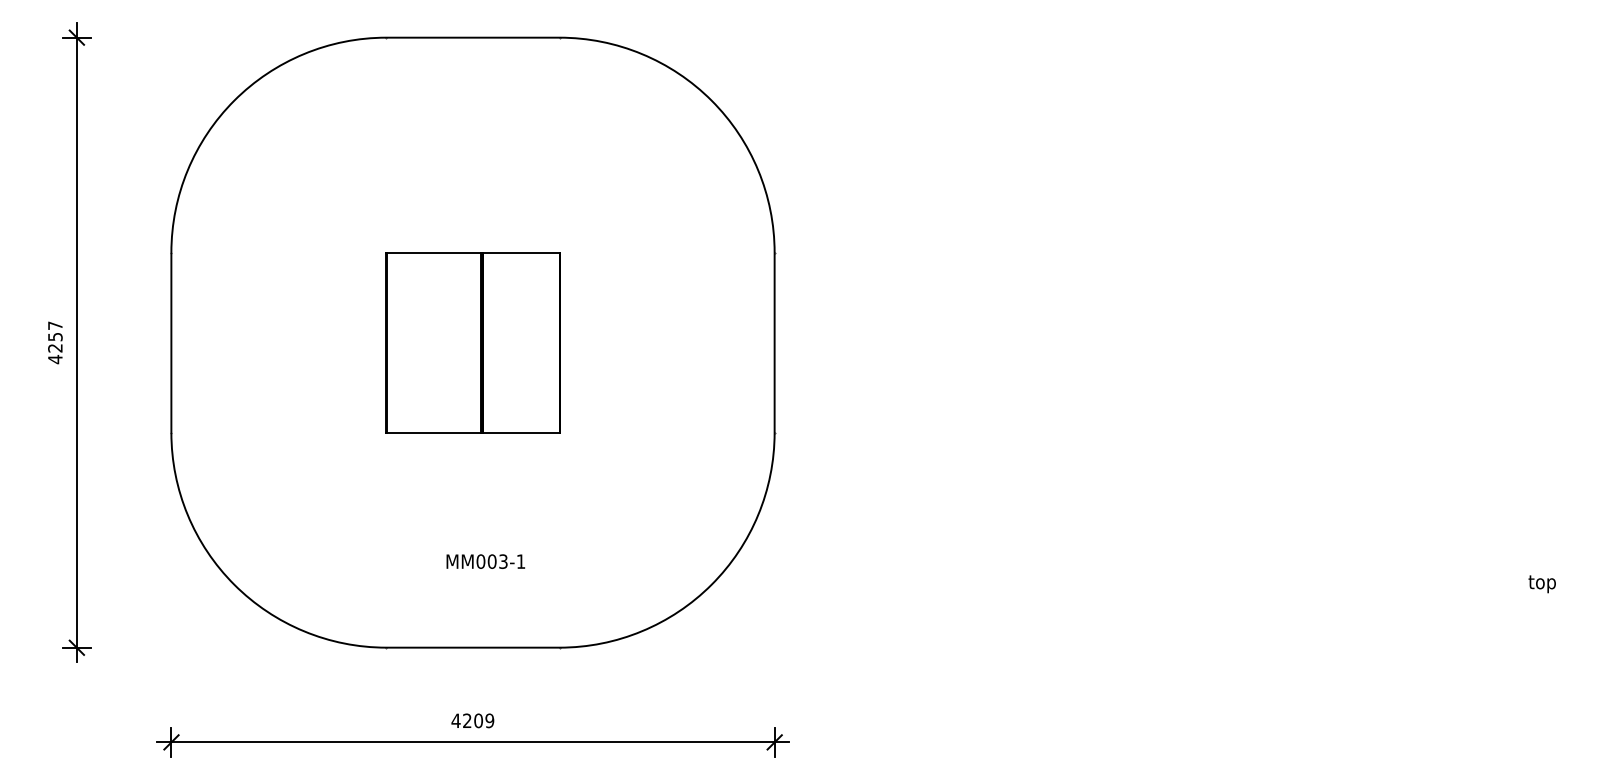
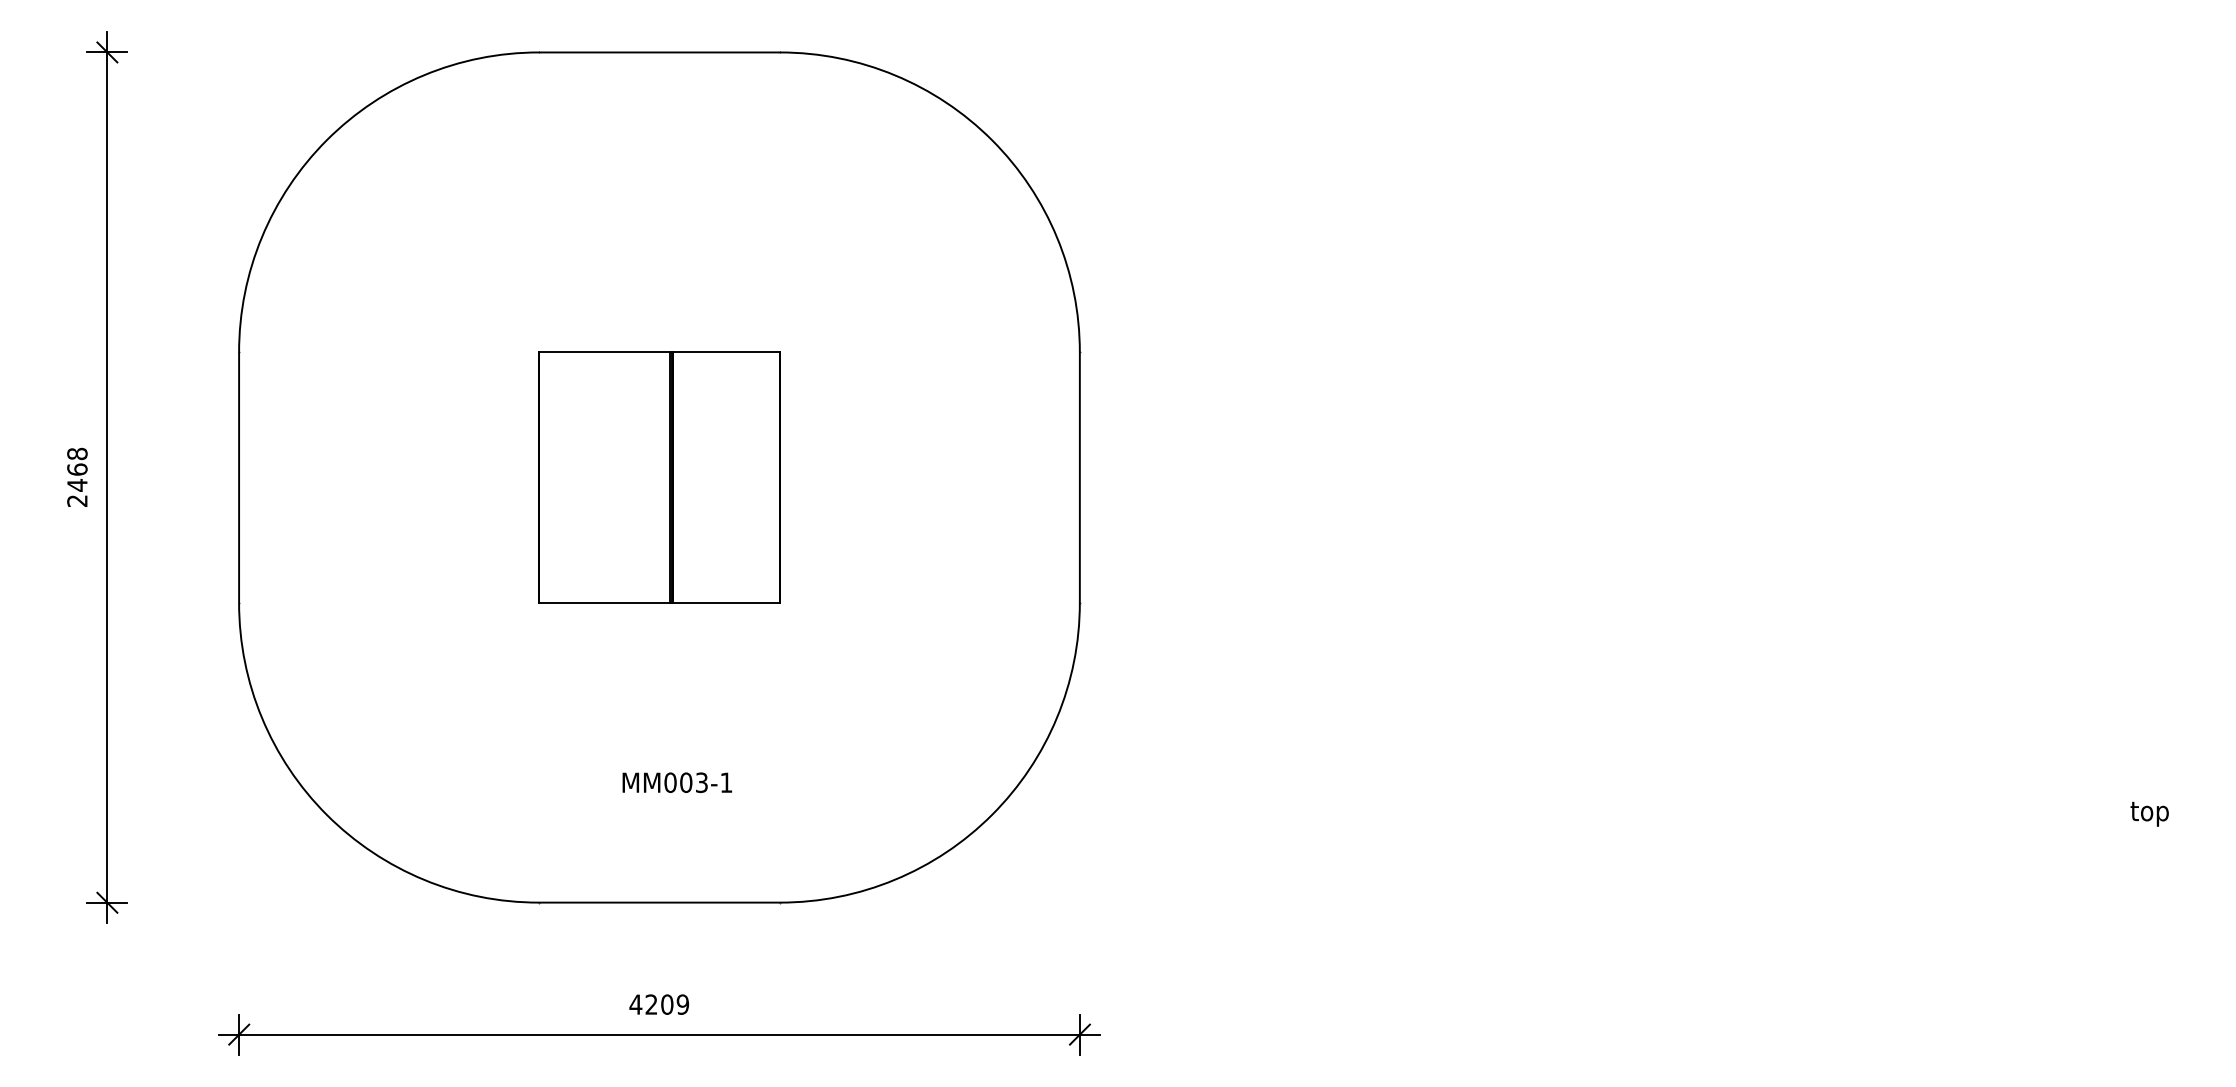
text: (55, 342) -> (77, 477), 4257 -> 2468

